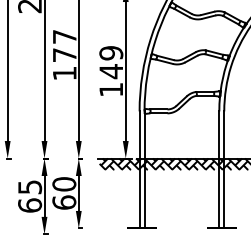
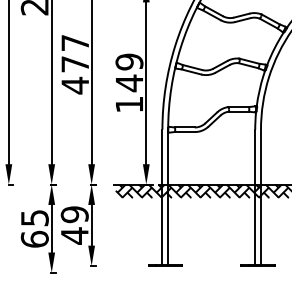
text: (64, 73) -> (74, 85), 177 -> 477
text: (64, 193) -> (74, 225), 60 -> 49

